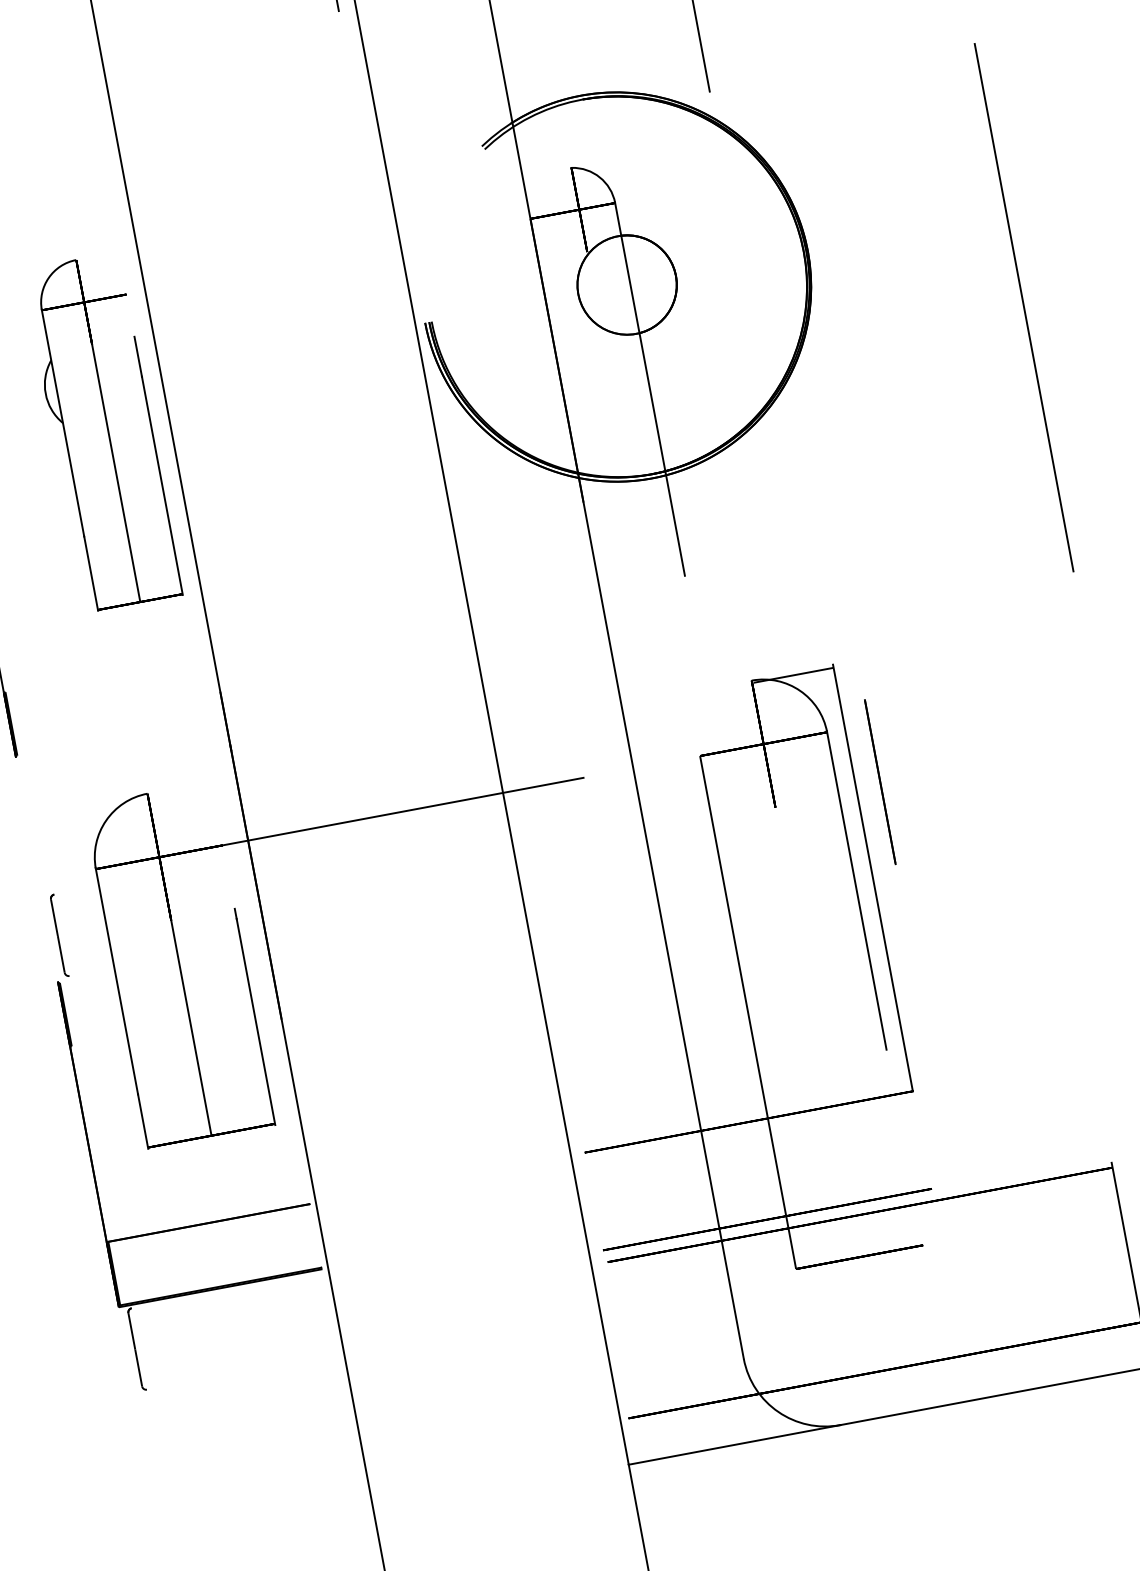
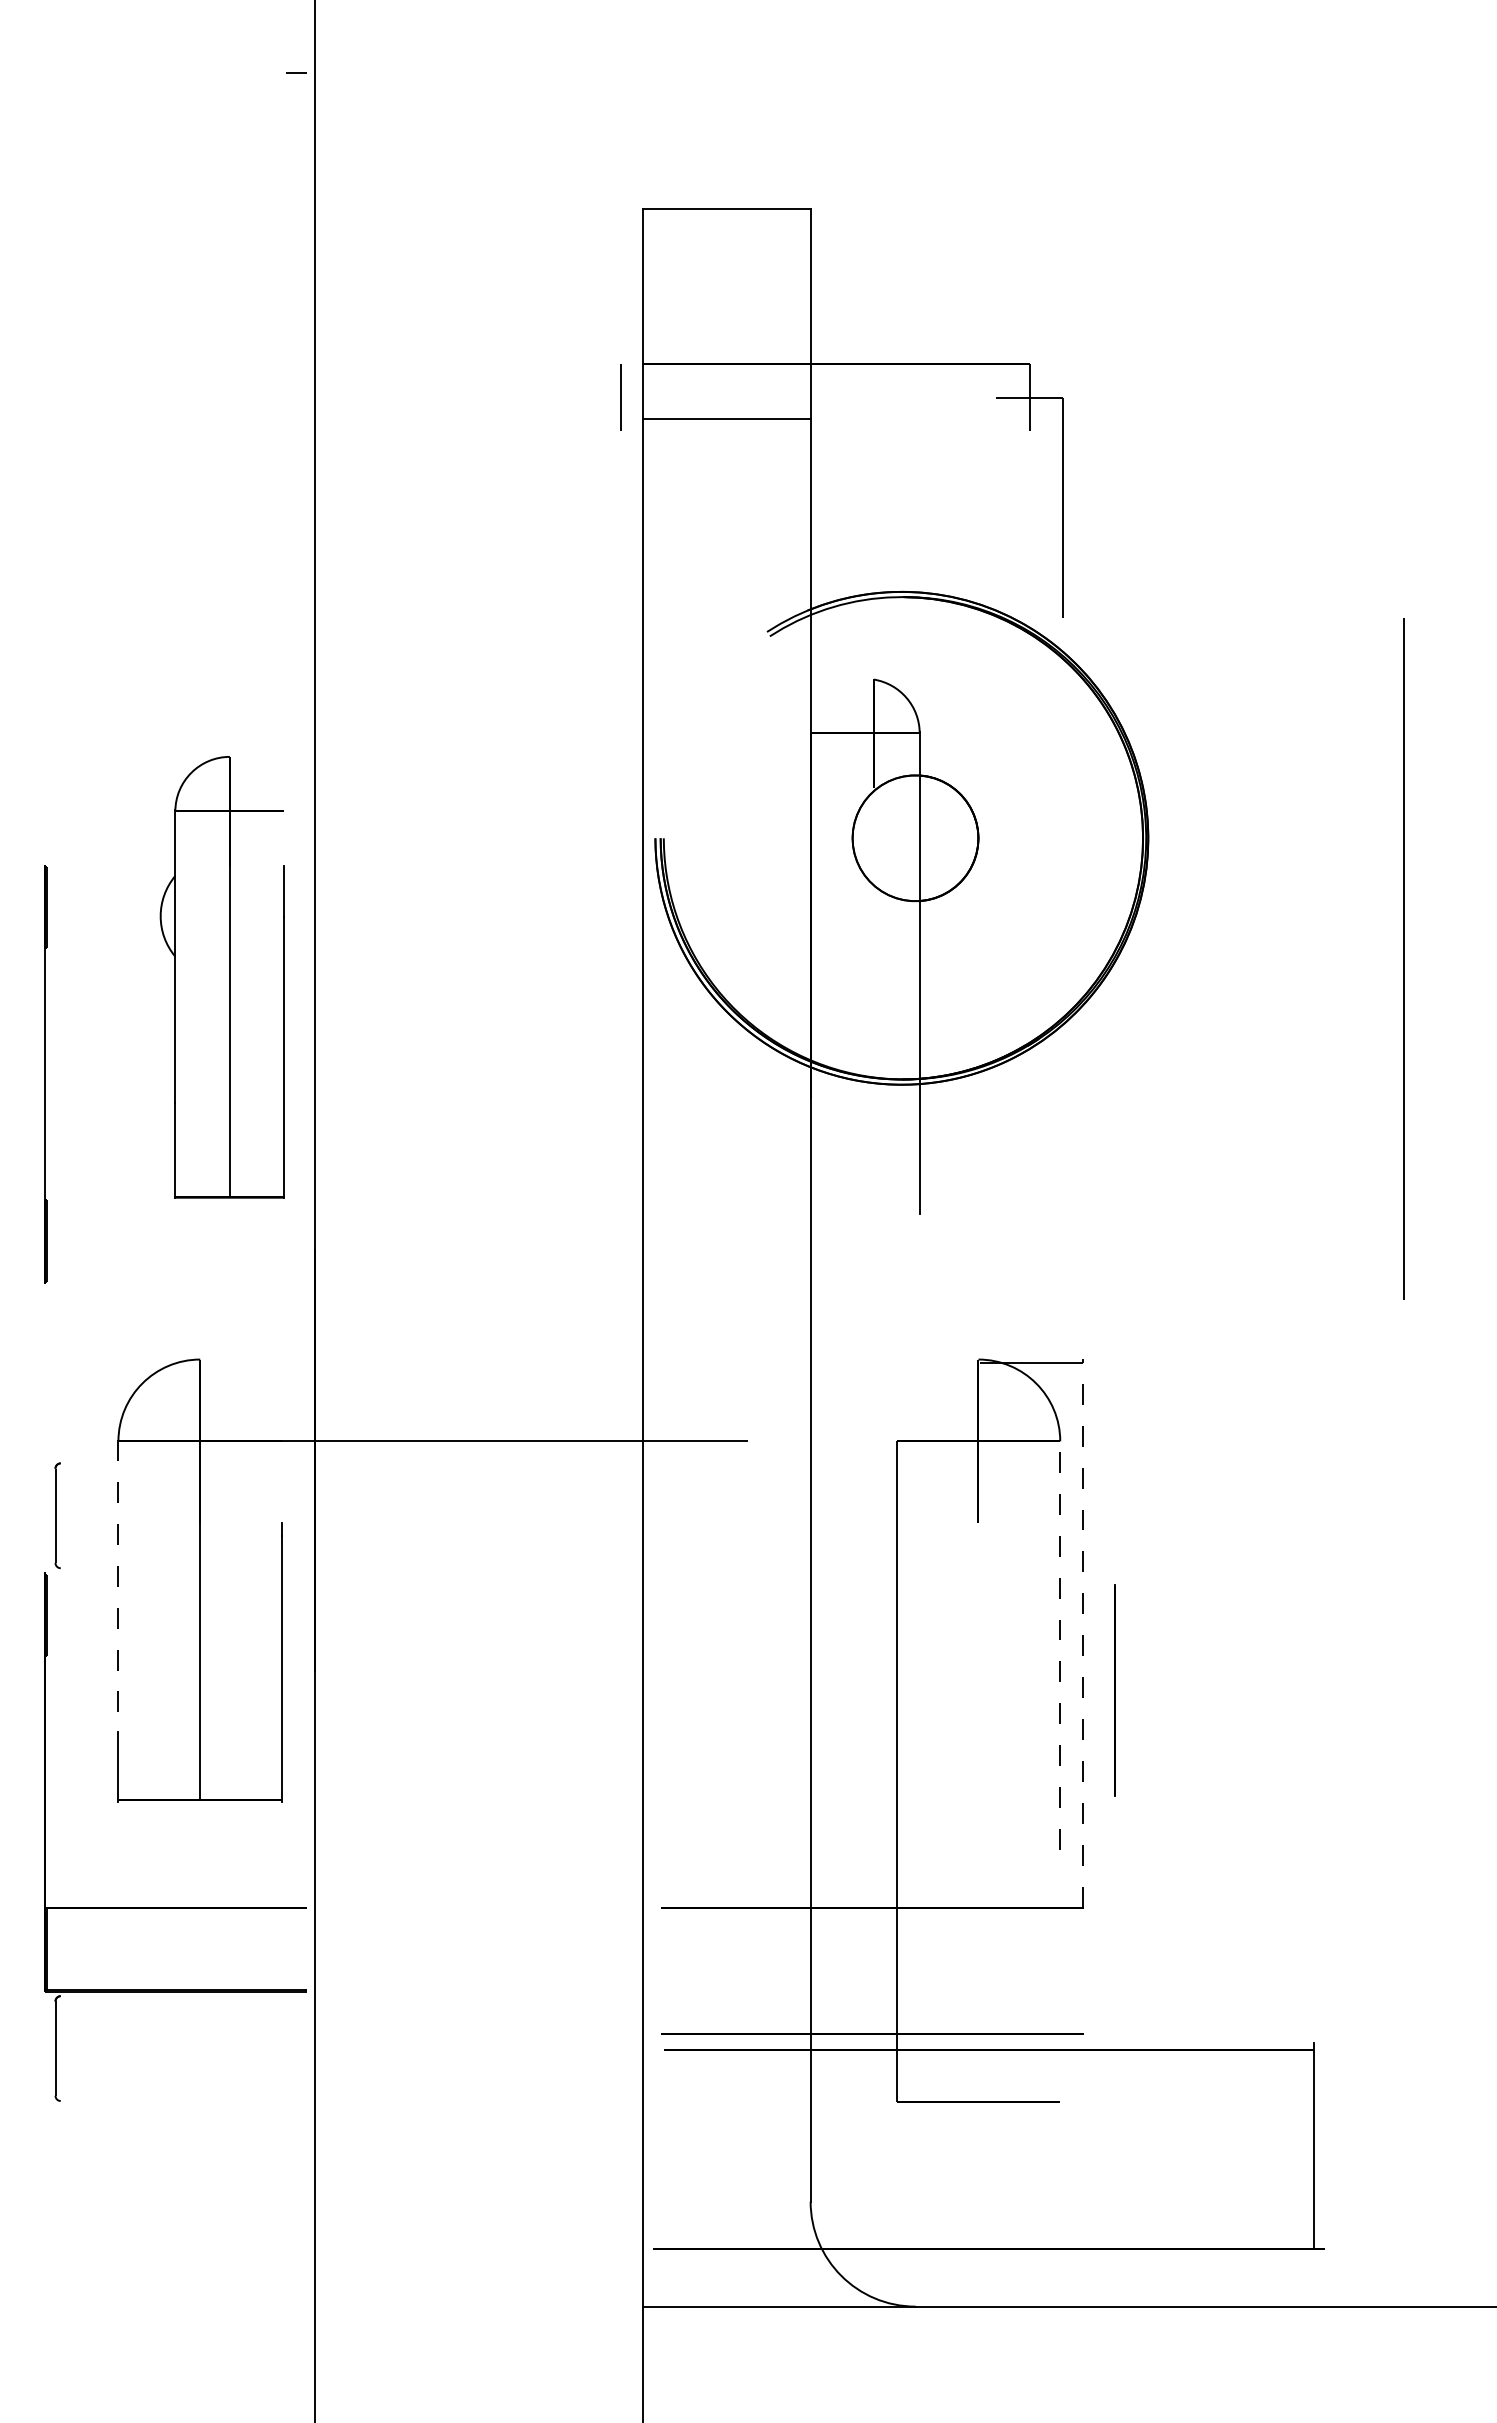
part: (101, 432) -> (221, 977), moved
line: (880, 781) -> (1114, 1690), moved
line: (873, 878) -> (1083, 1633), solid -> dashed
line: (856, 889) -> (1060, 1644), solid -> dashed
line: (116, 981) -> (118, 1585), solid -> dashed

